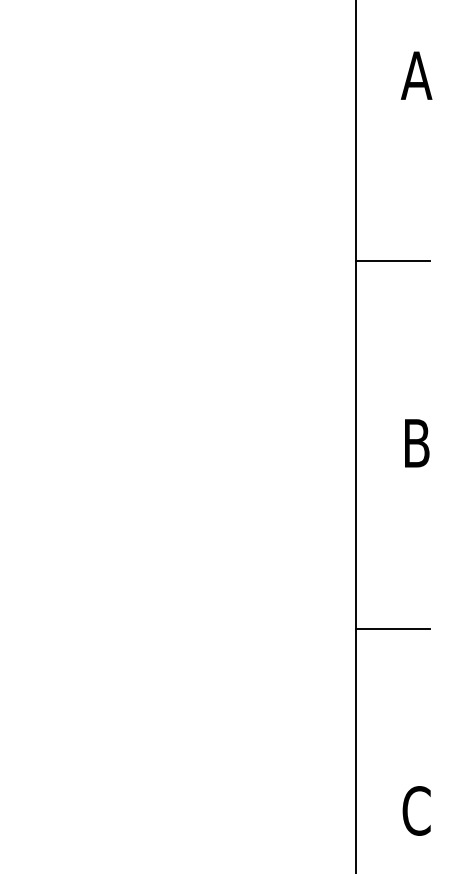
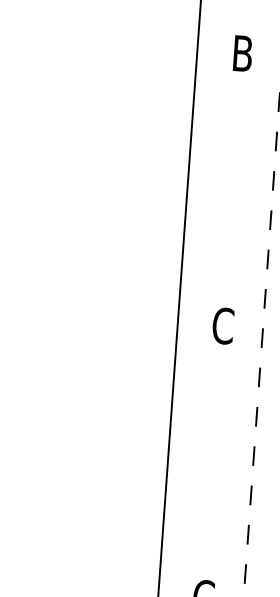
text: (416, 75) -> (242, 53), A -> B
line: (392, 260) -> (214, 189), removed
text: (416, 443) -> (223, 326), B -> C
line: (392, 628) -> (195, 461), removed

